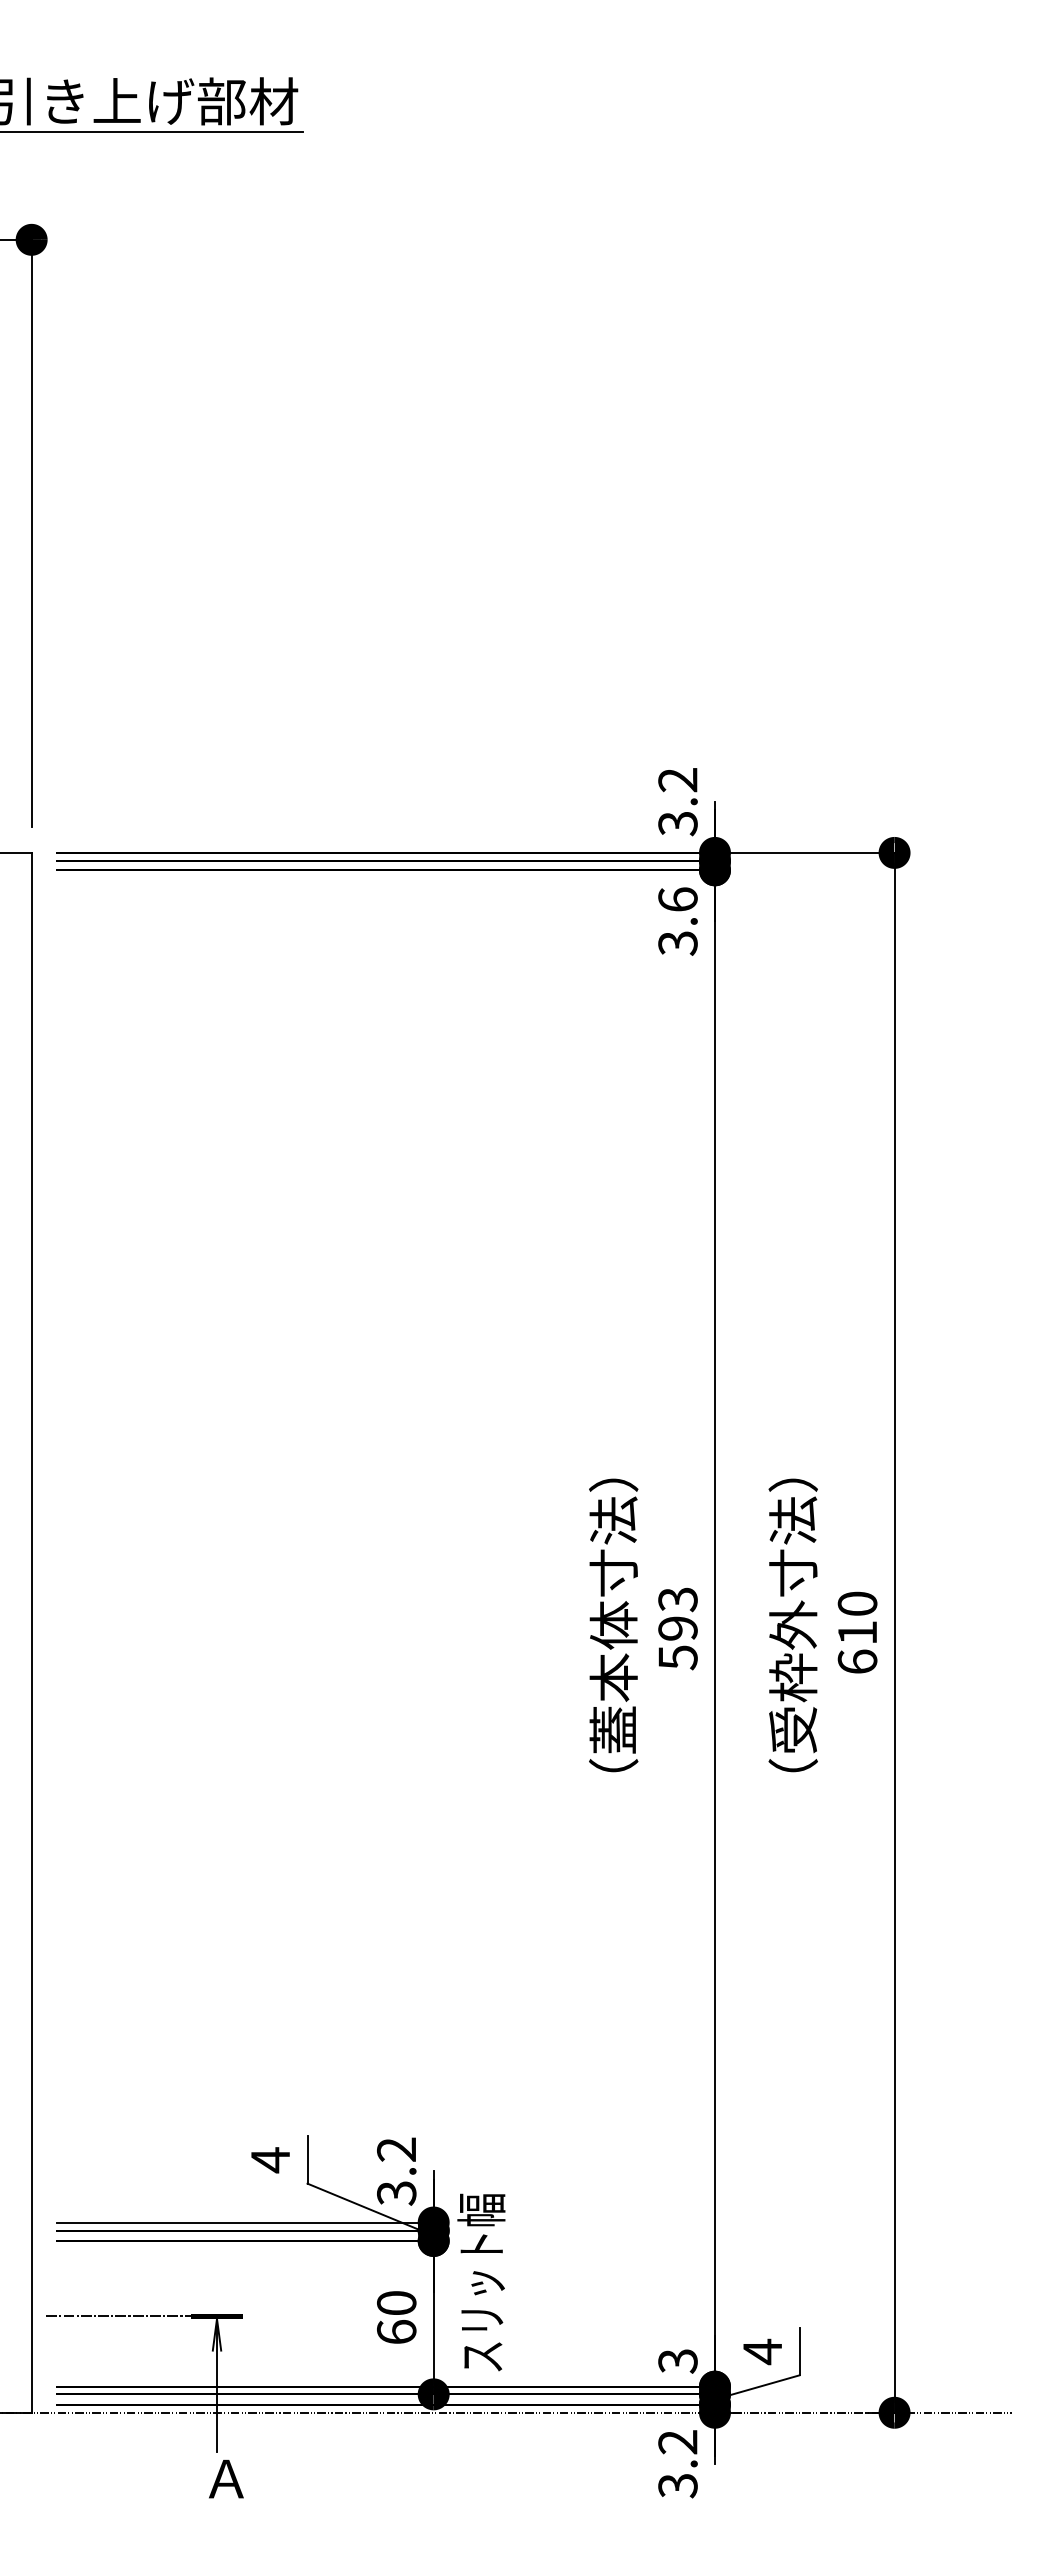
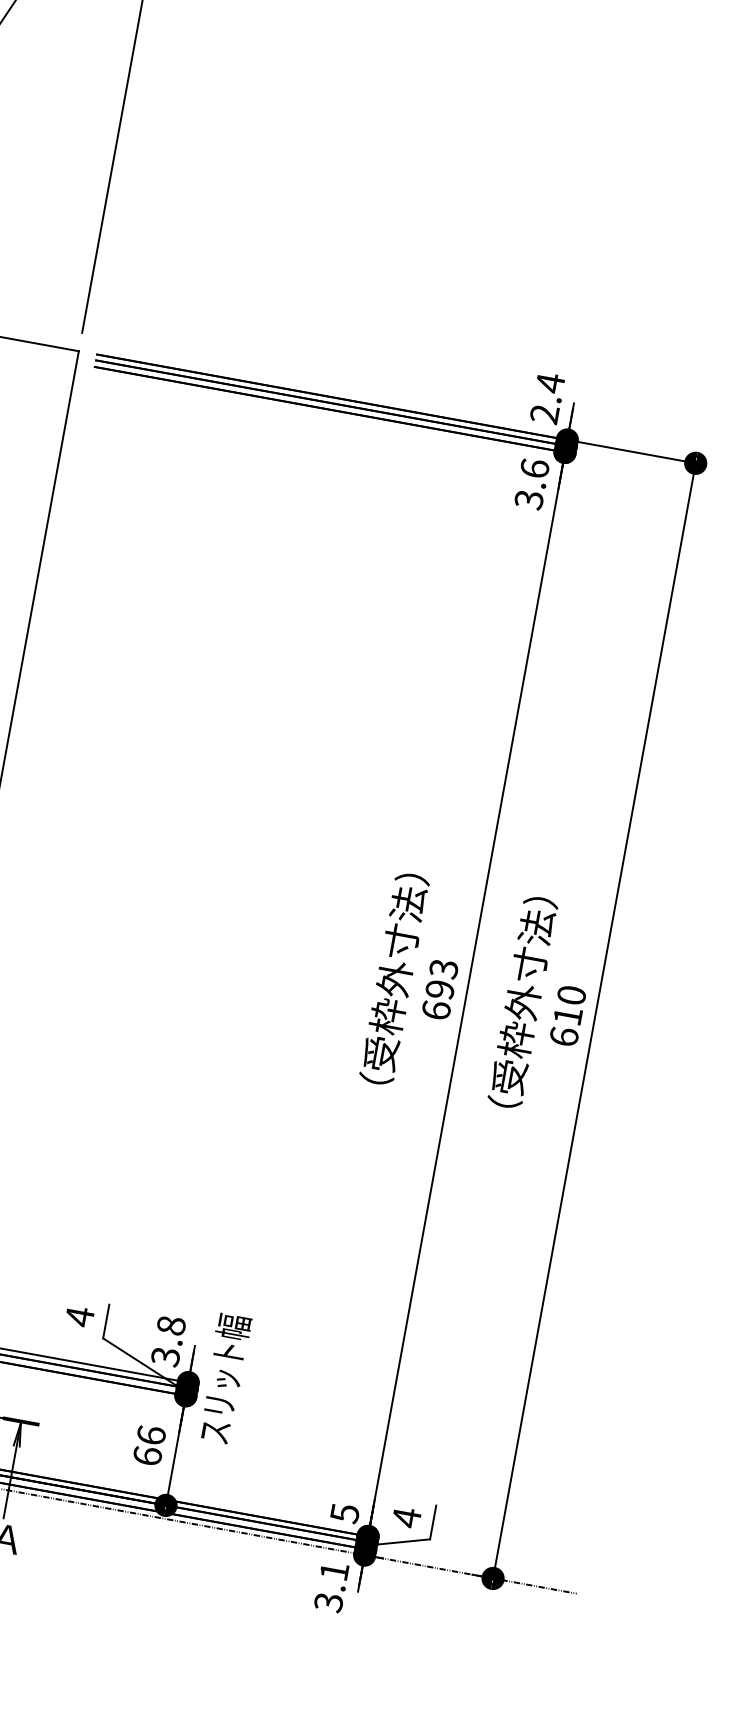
text: (677, 801) -> (547, 398), 3.2 -> 2.4
text: (677, 1657) -> (436, 1010), 593 -> 693
text: (613, 1676) -> (387, 1015), （蓋本体寸法） -> （受枠外寸法）
text: (396, 2149) -> (171, 1325), 3.2 -> 3.8
text: (481, 2282) -> (224, 1378), moved
text: (396, 2302) -> (151, 1434), 60 -> 66
text: (677, 2361) -> (344, 1513), 3 -> 5
text: (677, 2442) -> (334, 1571), 3.2 -> 3.1

